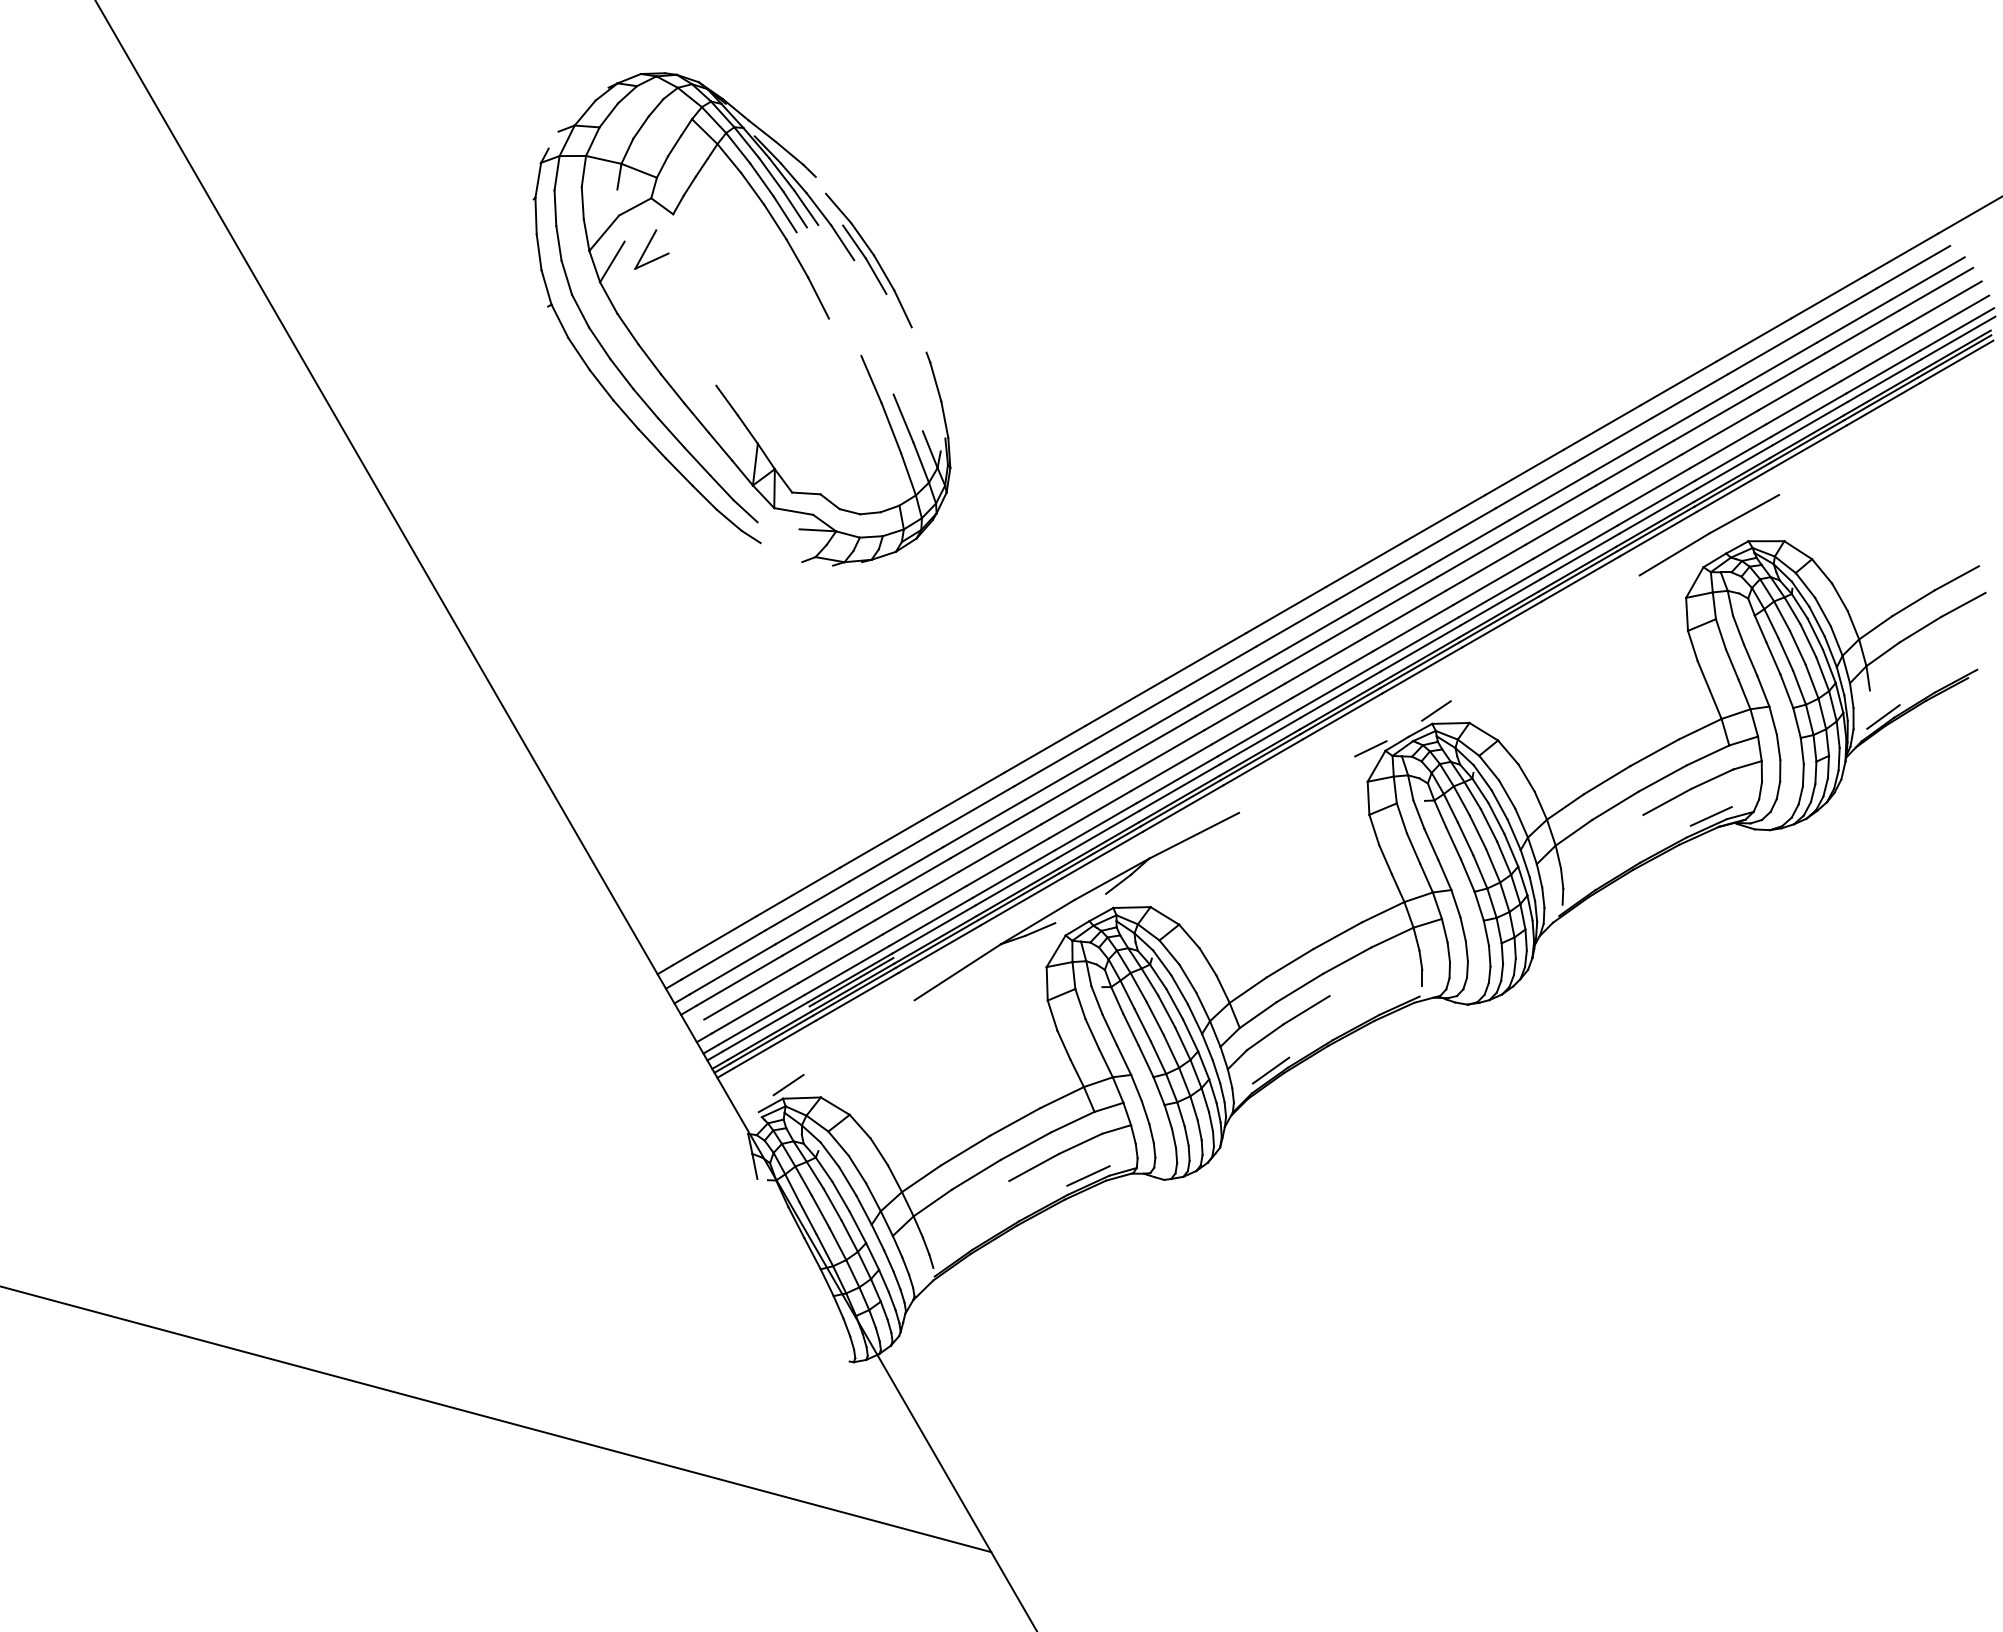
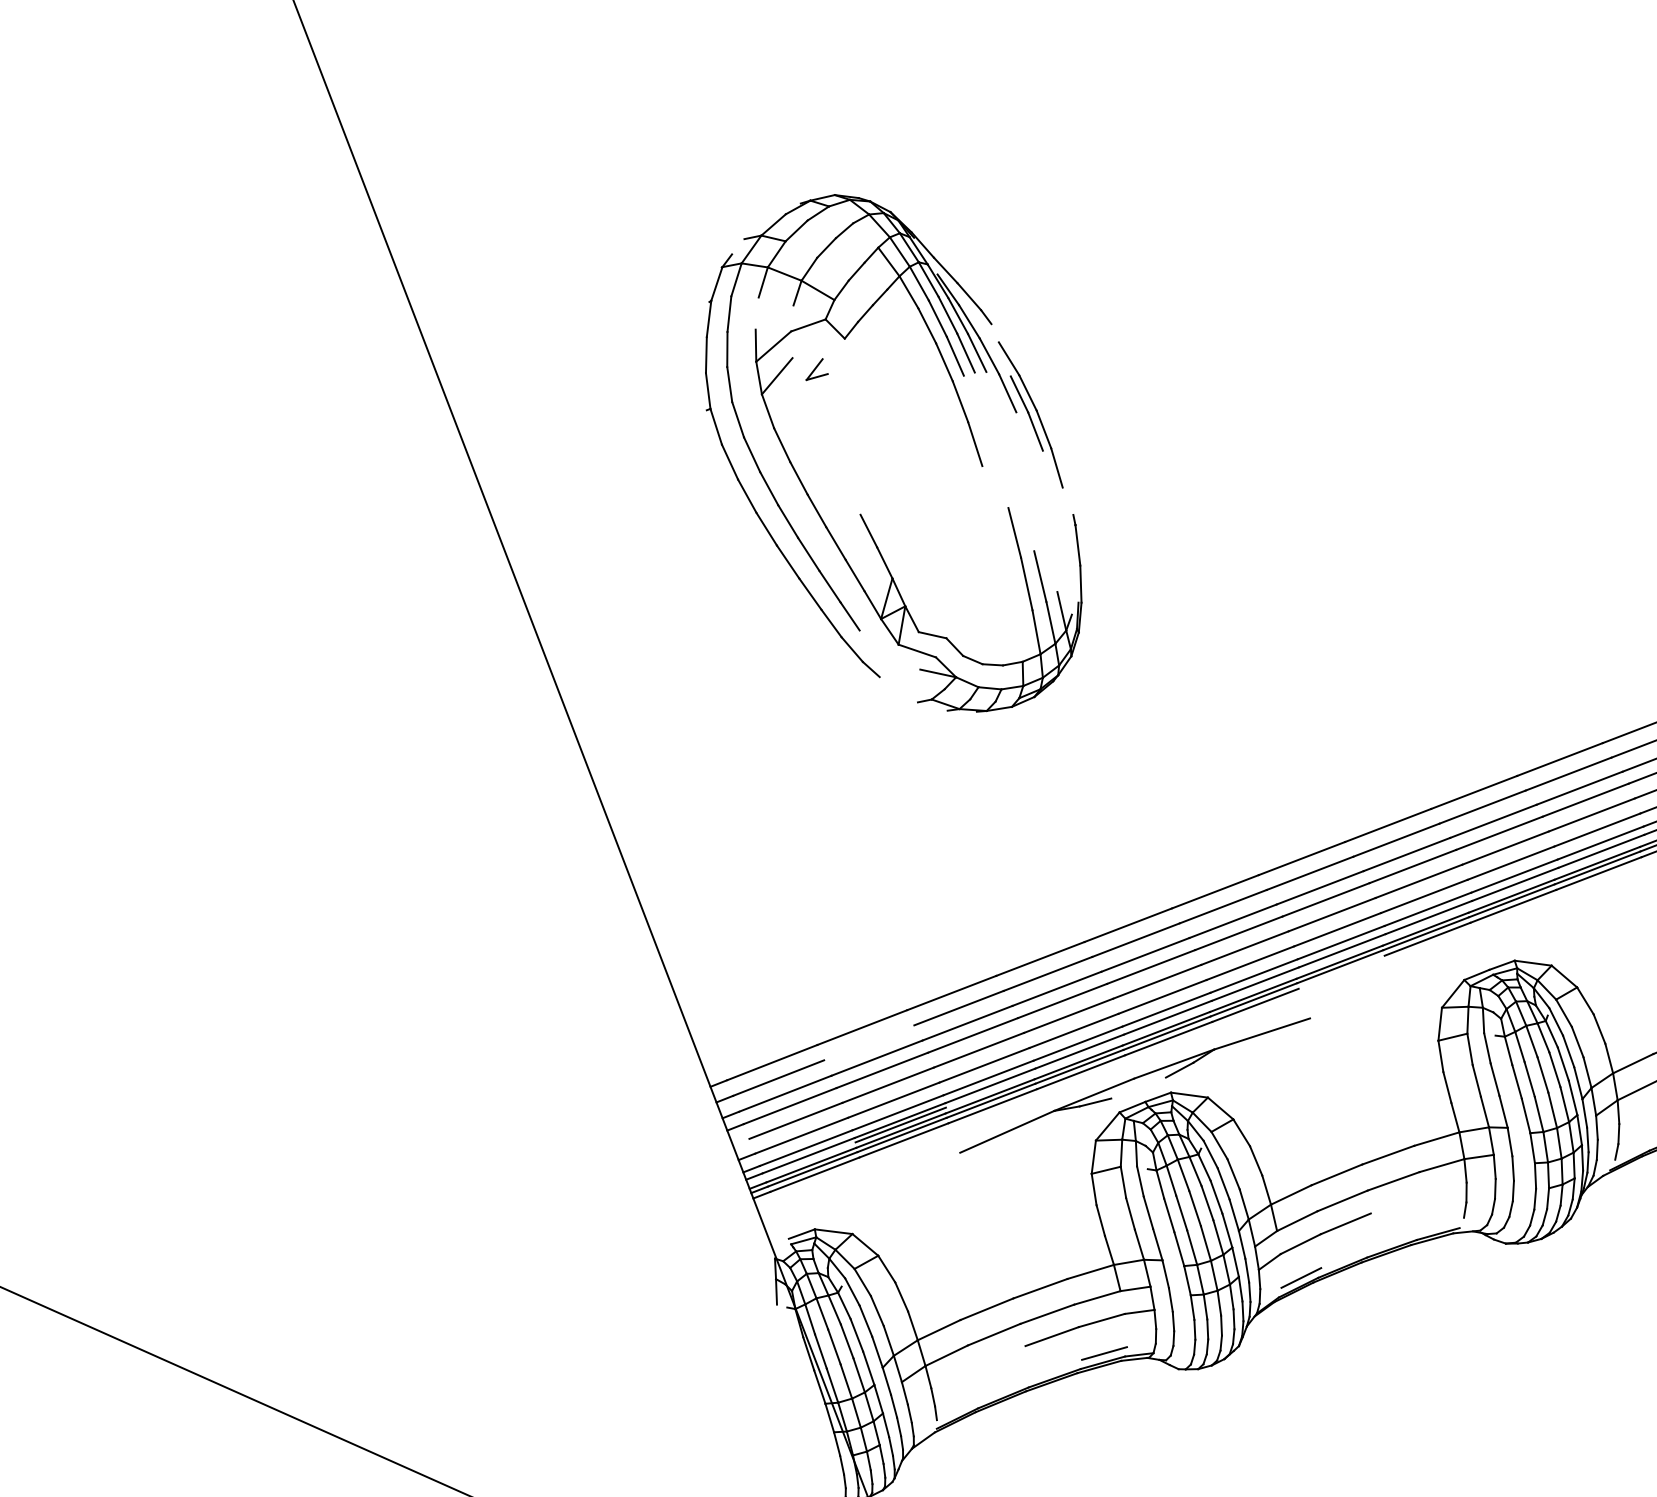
line: (582, 203) -> (756, 313), removed
part: (651, 249) -> (817, 370), size x0.6
line: (745, 511) -> (869, 643), removed
line: (1436, 710) -> (1521, 948), removed
line: (1370, 748) -> (1449, 975), removed
line: (1263, 762) -> (1342, 972), removed
line: (807, 905) -> (869, 1042), removed
line: (788, 1085) -> (822, 1217), removed

